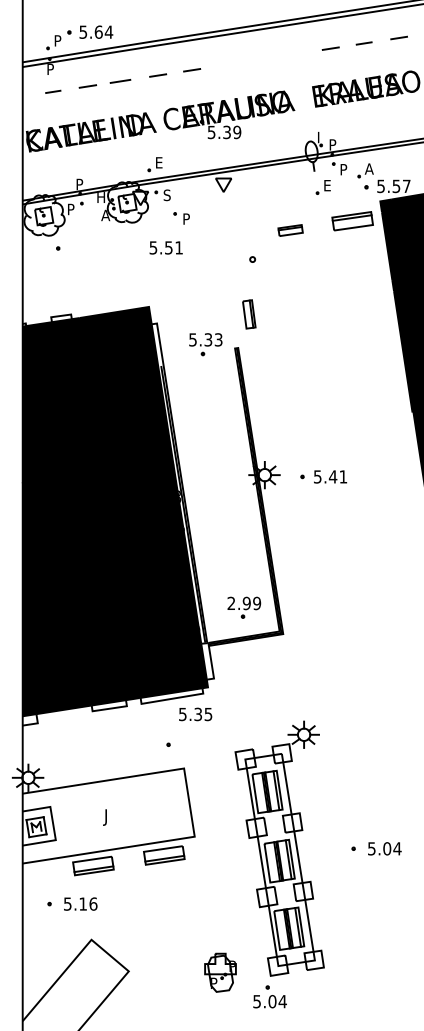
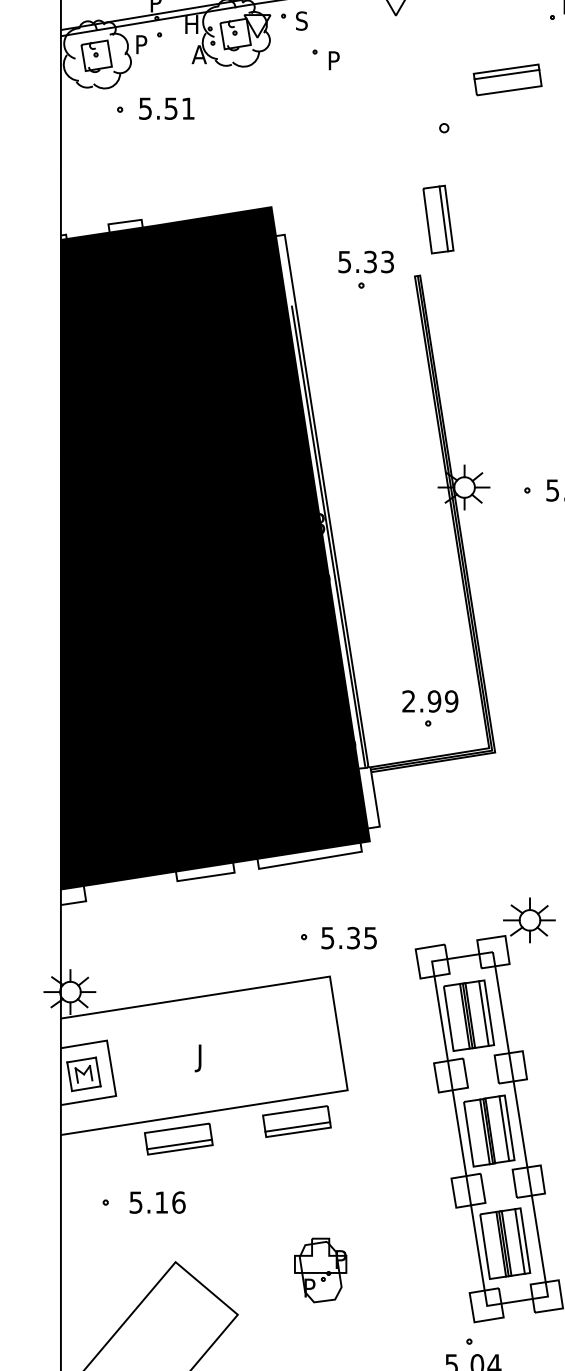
part: (290, 230) -> (507, 79), size x1.67
text: (165, 247) -> (165, 108), moved
part: (249, 314) -> (438, 219), size x1.43
text: (195, 714) -> (348, 938), moved
part: (220, 972) -> (320, 1269), moved

